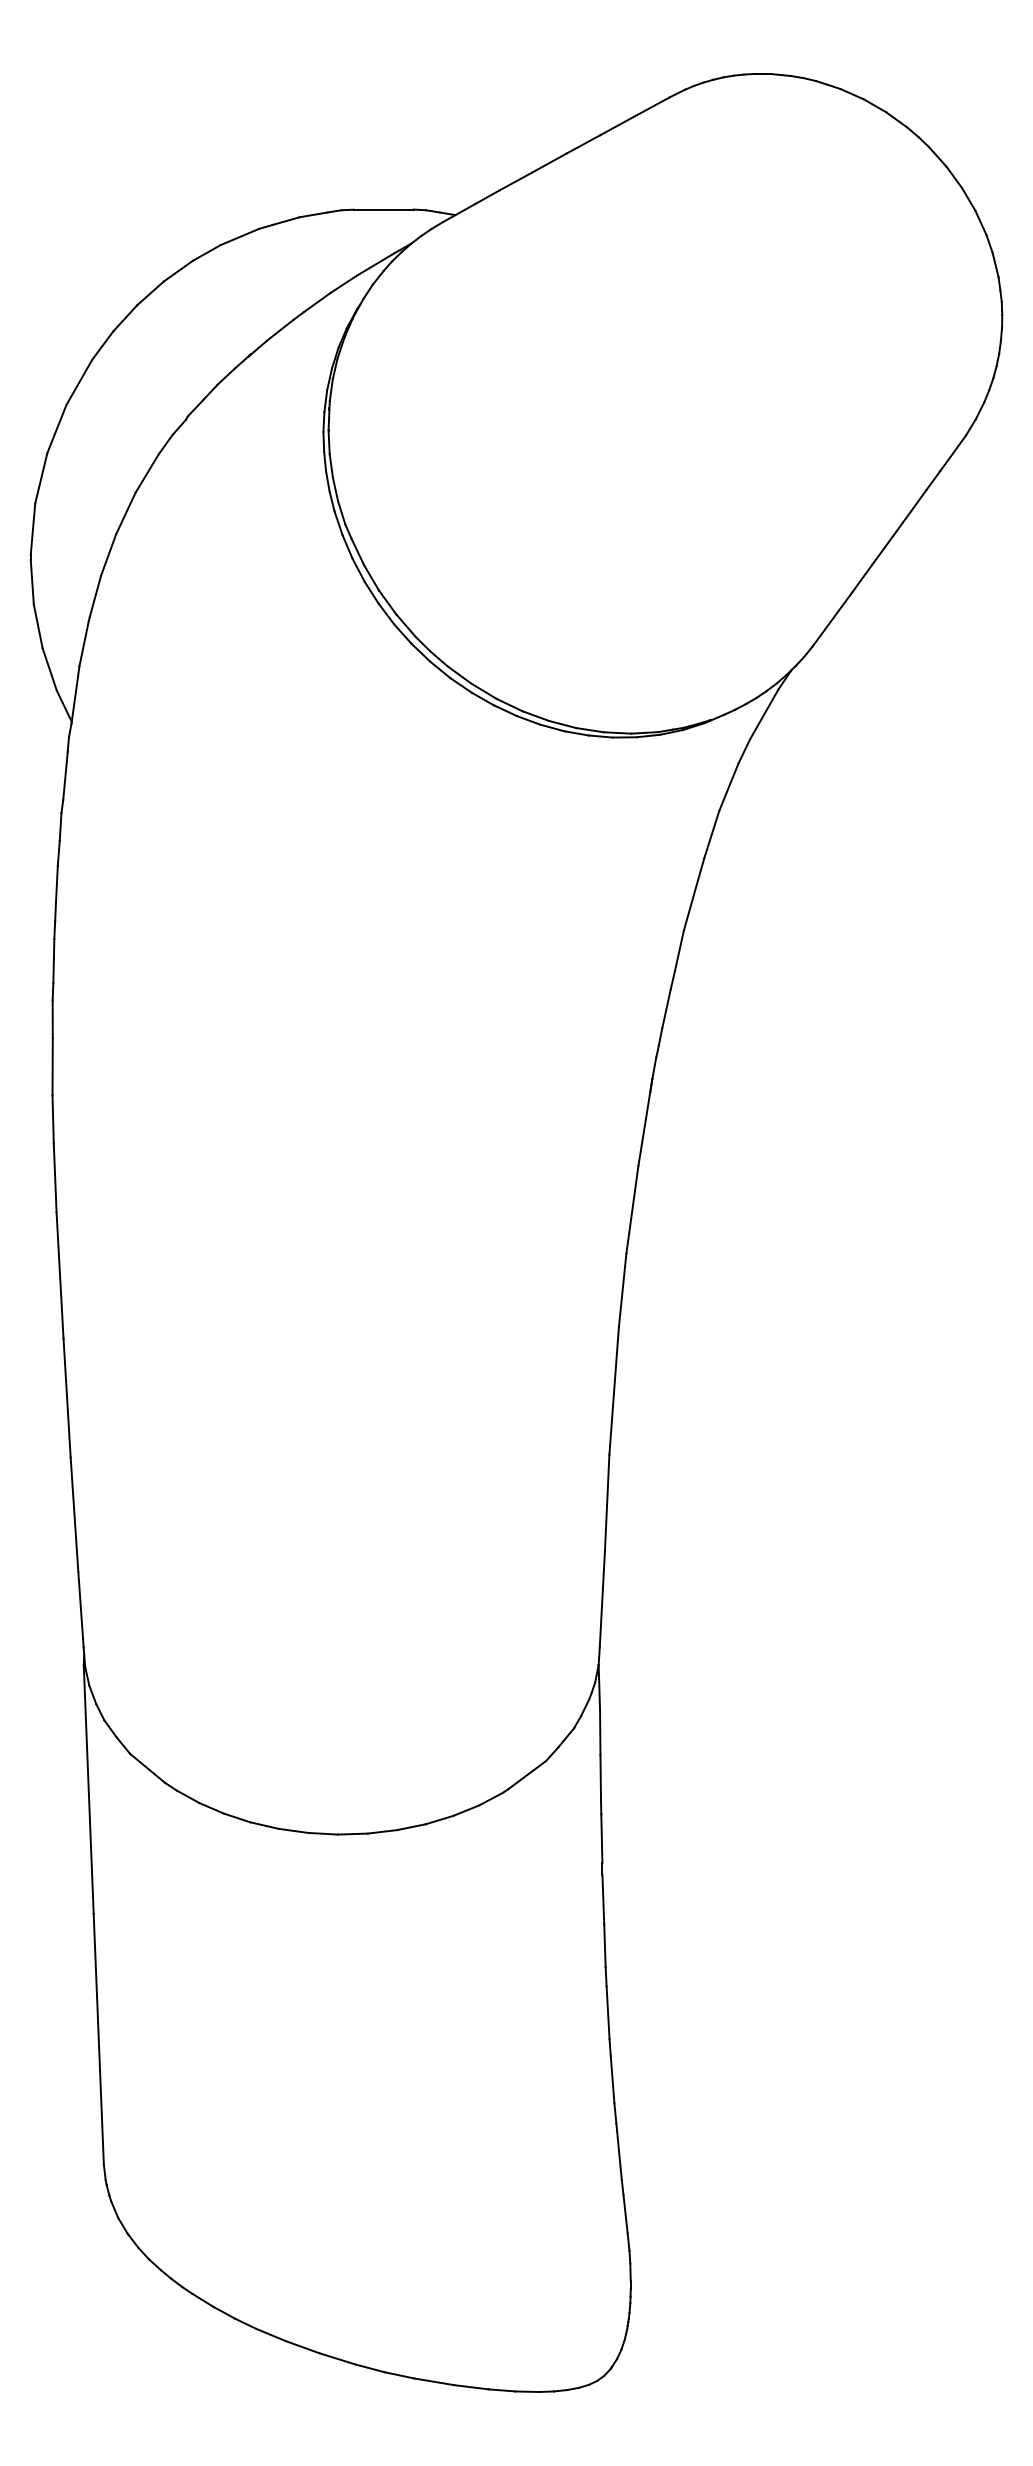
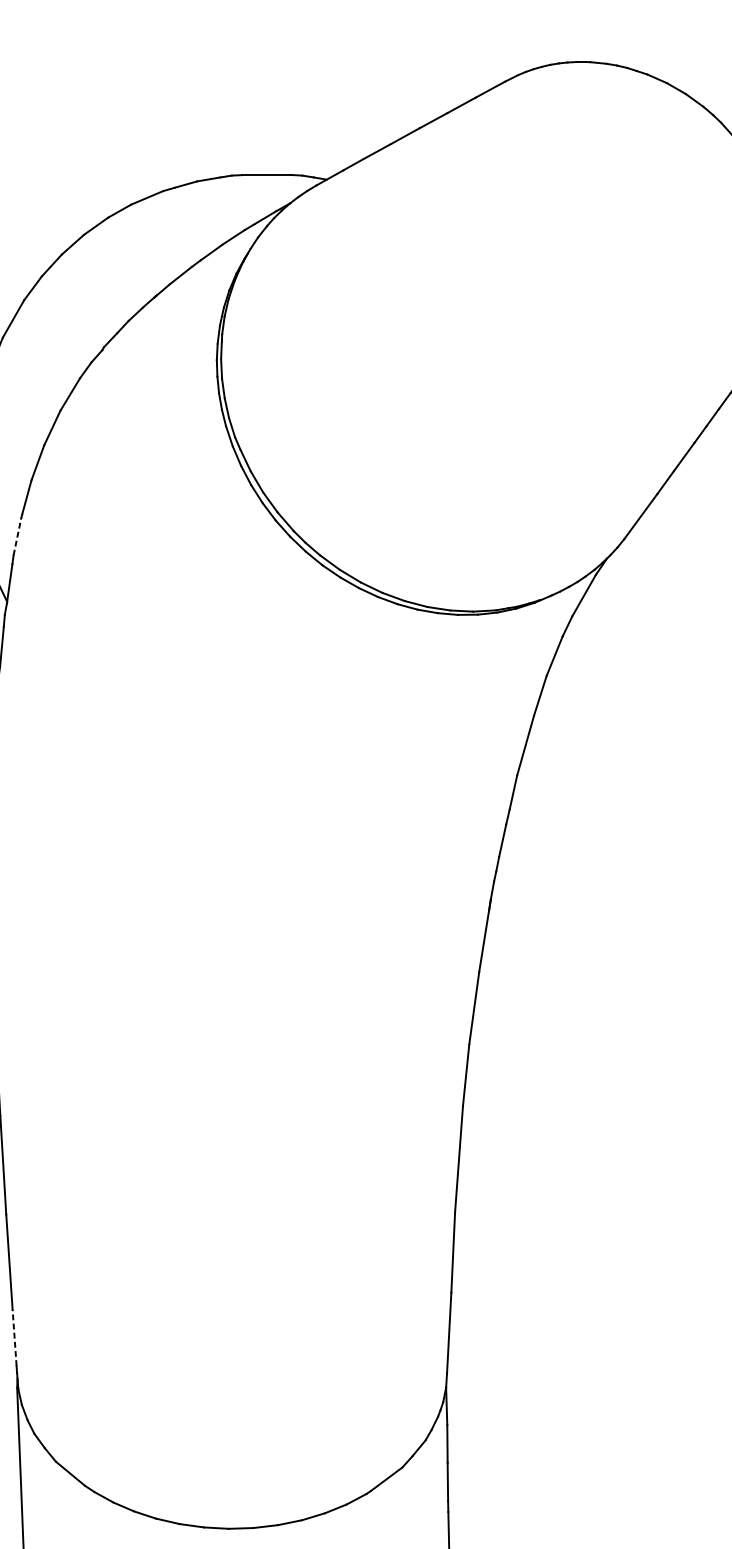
line: (84, 643) -> (17, 536), solid -> dashed
line: (80, 1605) -> (14, 1337), solid -> dashed

